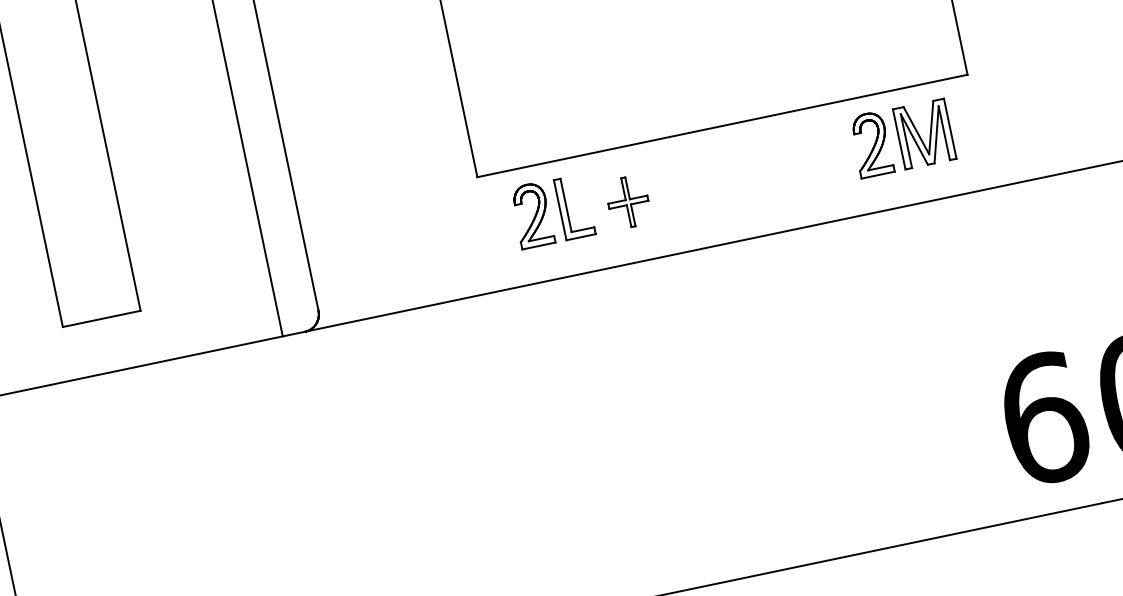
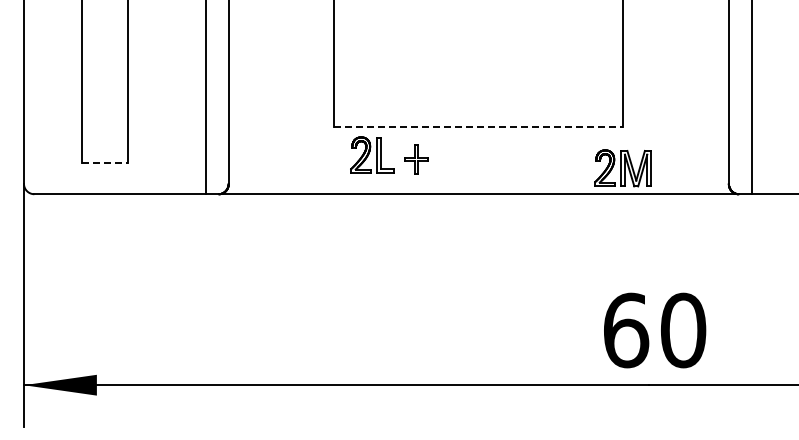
line: (722, 126) -> (478, 127), solid -> dashed
part: (901, 138) -> (622, 168), moved
line: (102, 318) -> (105, 162), solid -> dashed

